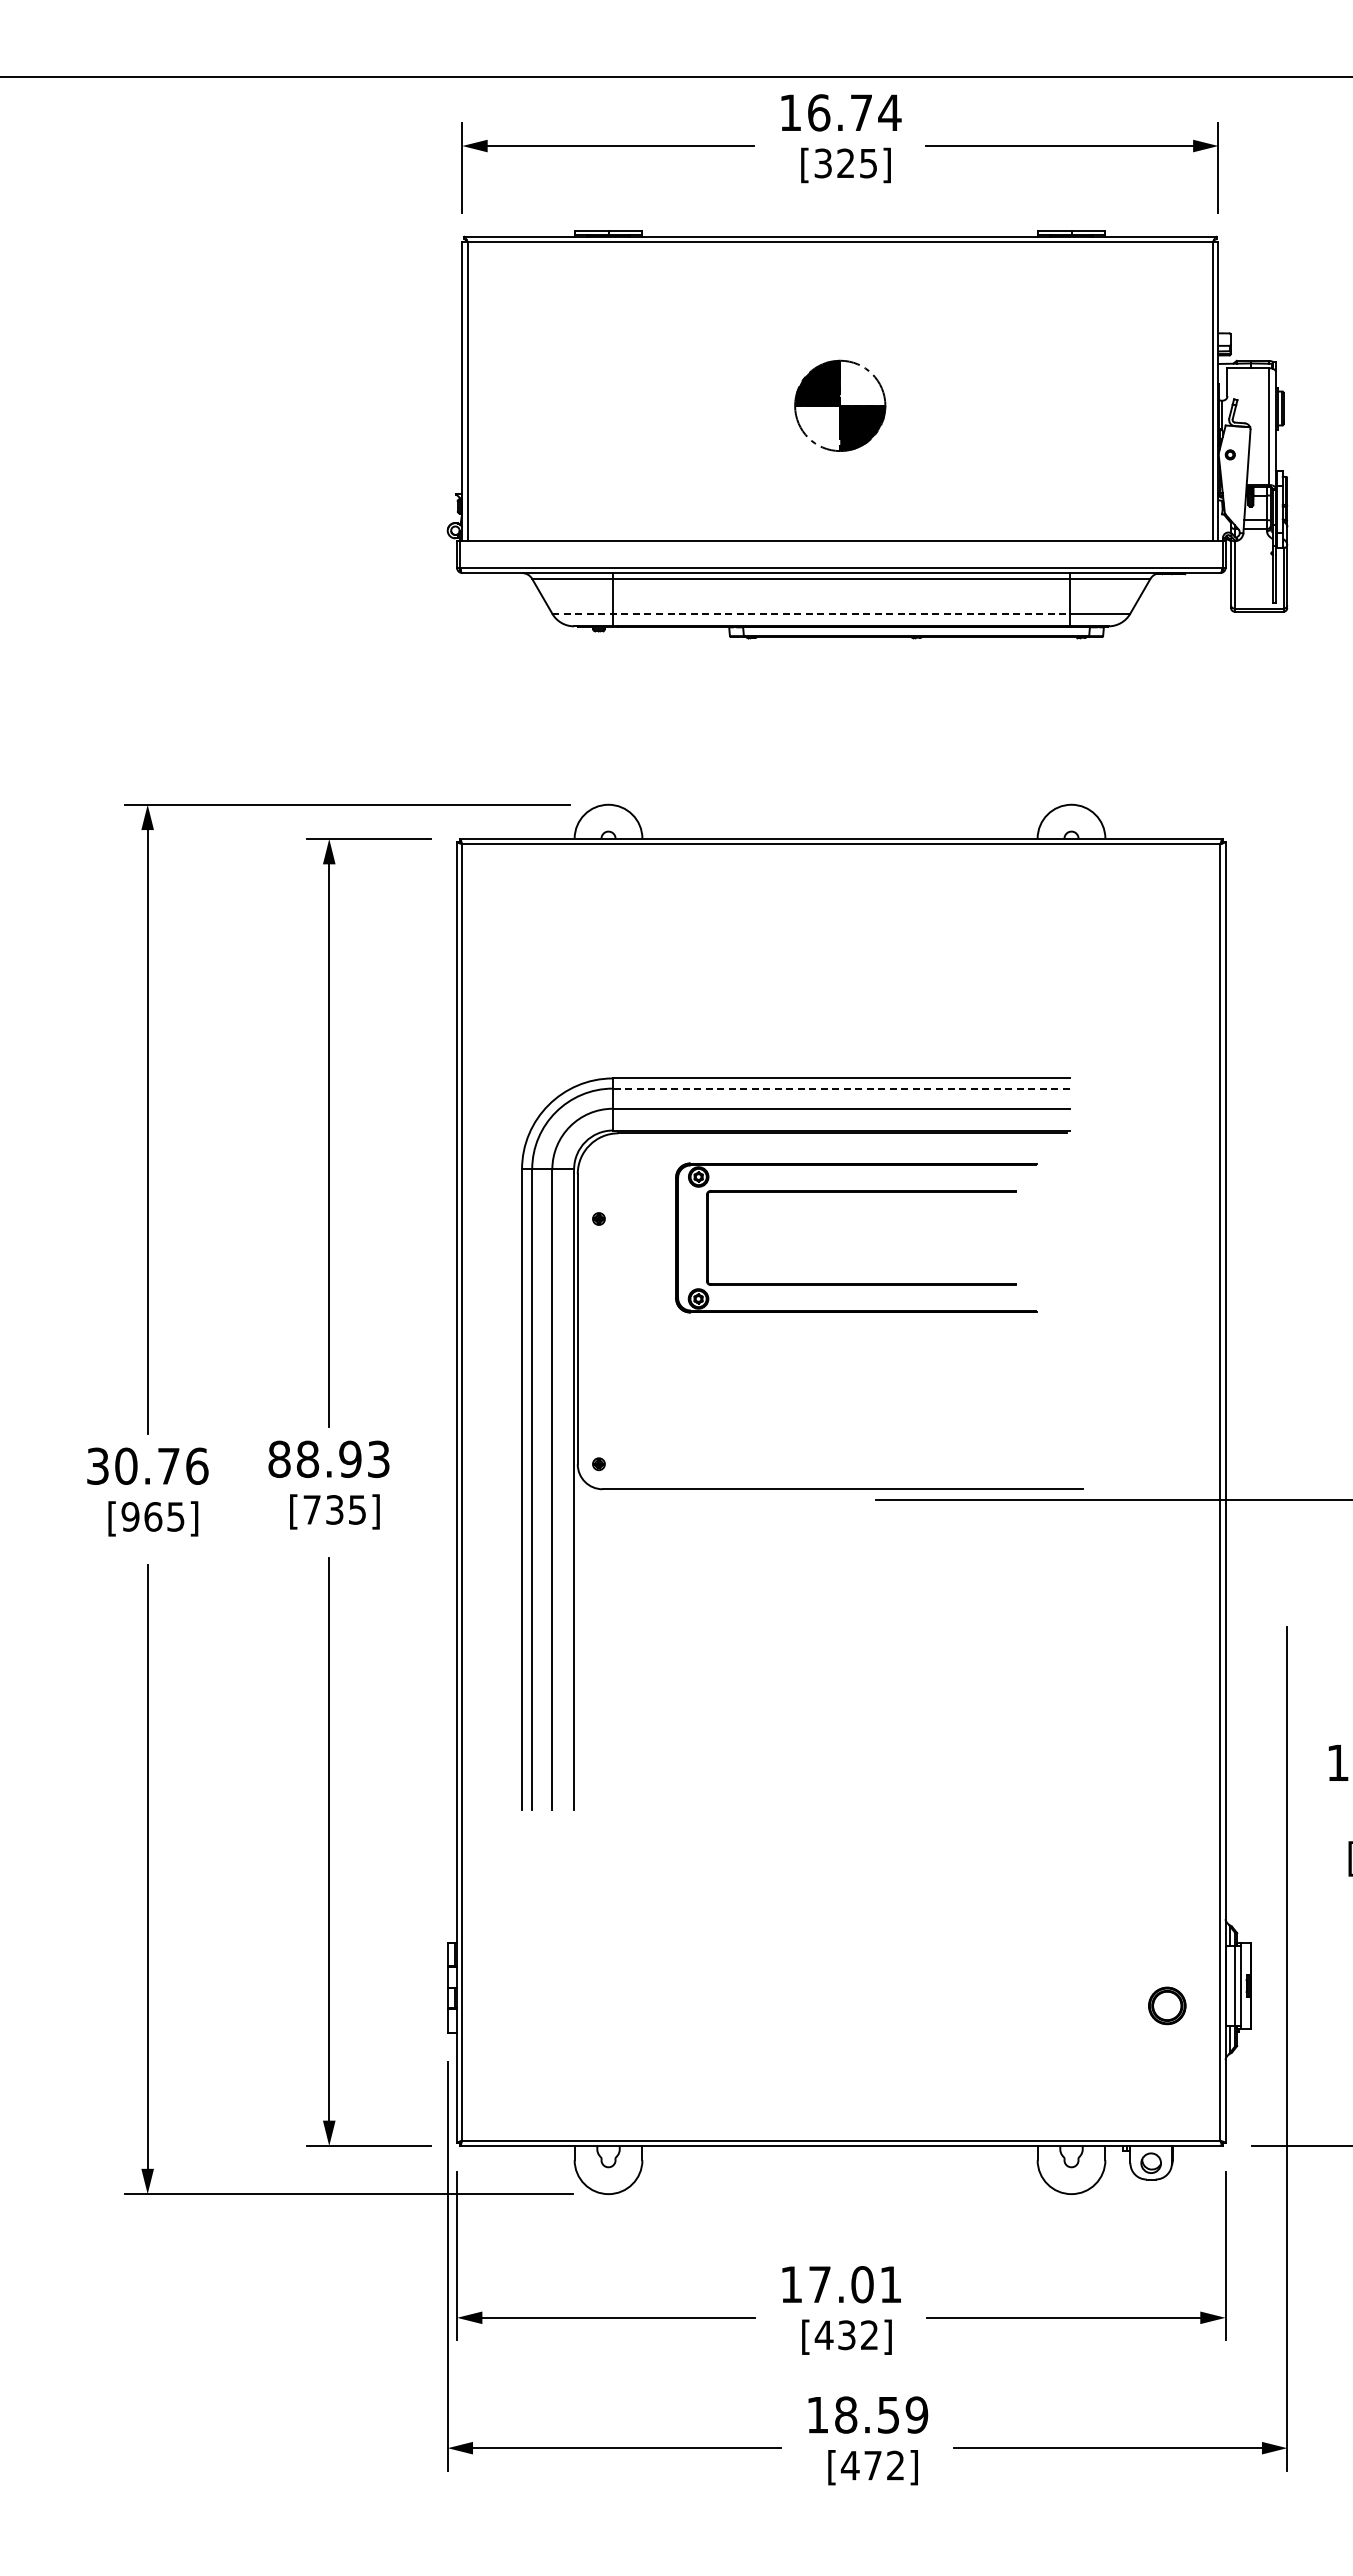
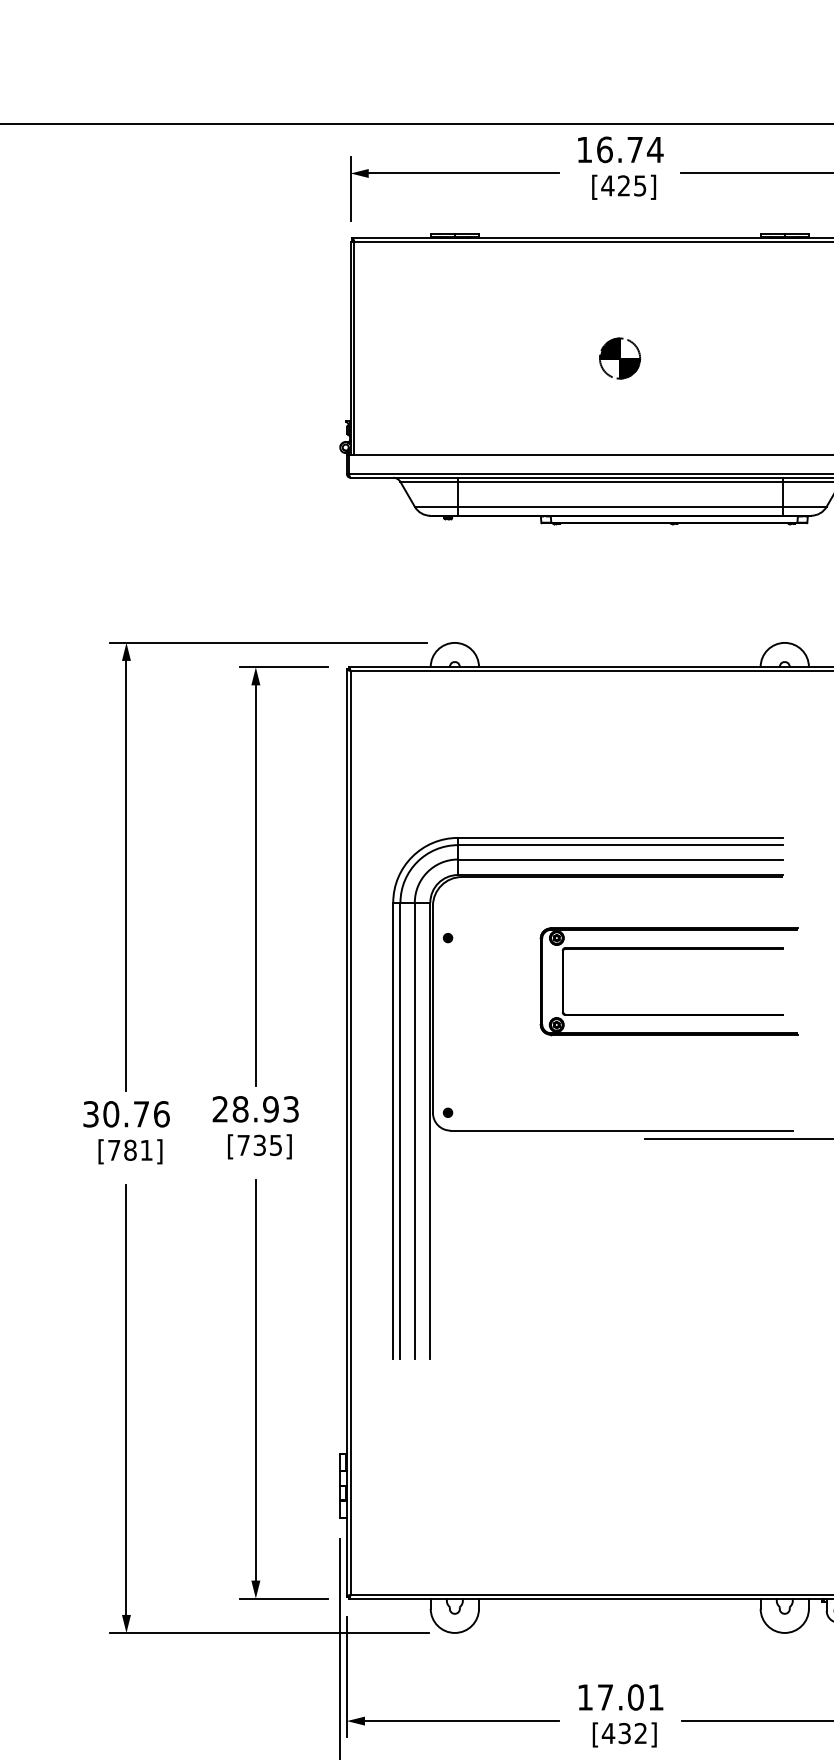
text: (822, 163) -> (607, 185), [325] -> [425]
part: (840, 405) -> (620, 358), size x0.62
line: (811, 613) -> (599, 506), dashed -> solid
line: (840, 1088) -> (620, 845), dashed -> solid
part: (856, 1192) -> (669, 949), moved
text: (279, 1459) -> (220, 1109), 88.93 -> 28.93
text: (152, 1516) -> (129, 1150), [965] -> [781]

